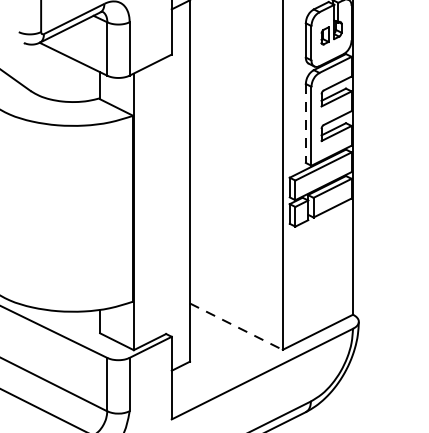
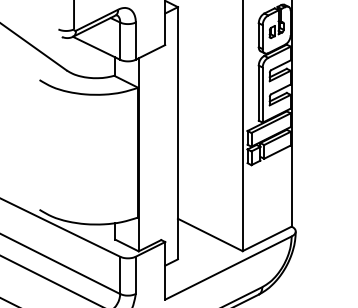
line: (305, 123) -> (258, 93), dashed -> solid
line: (236, 327) -> (210, 235), dashed -> solid

